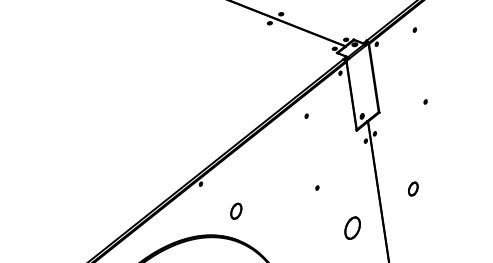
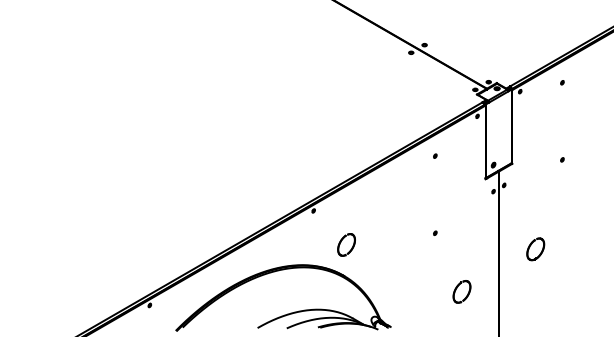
part: (413, 189) -> (535, 249), size x1.67
part: (236, 210) -> (346, 244), size x1.43
part: (352, 227) -> (461, 291), moved

